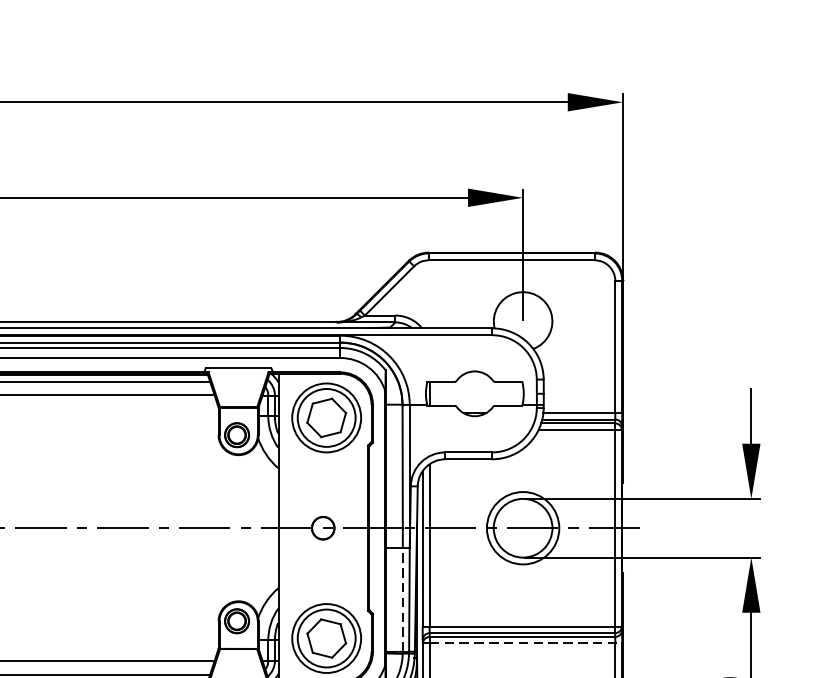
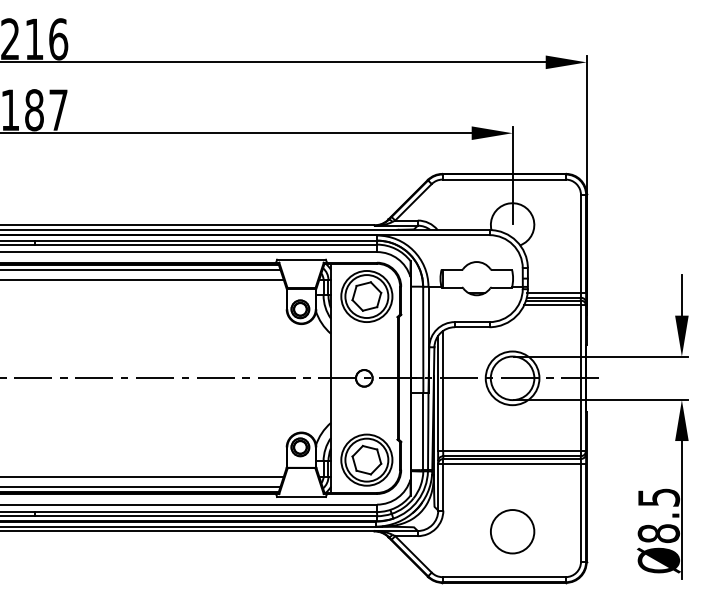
line: (403, 599) -> (423, 431), dashed -> solid
line: (527, 643) -> (515, 463), dashed -> solid

